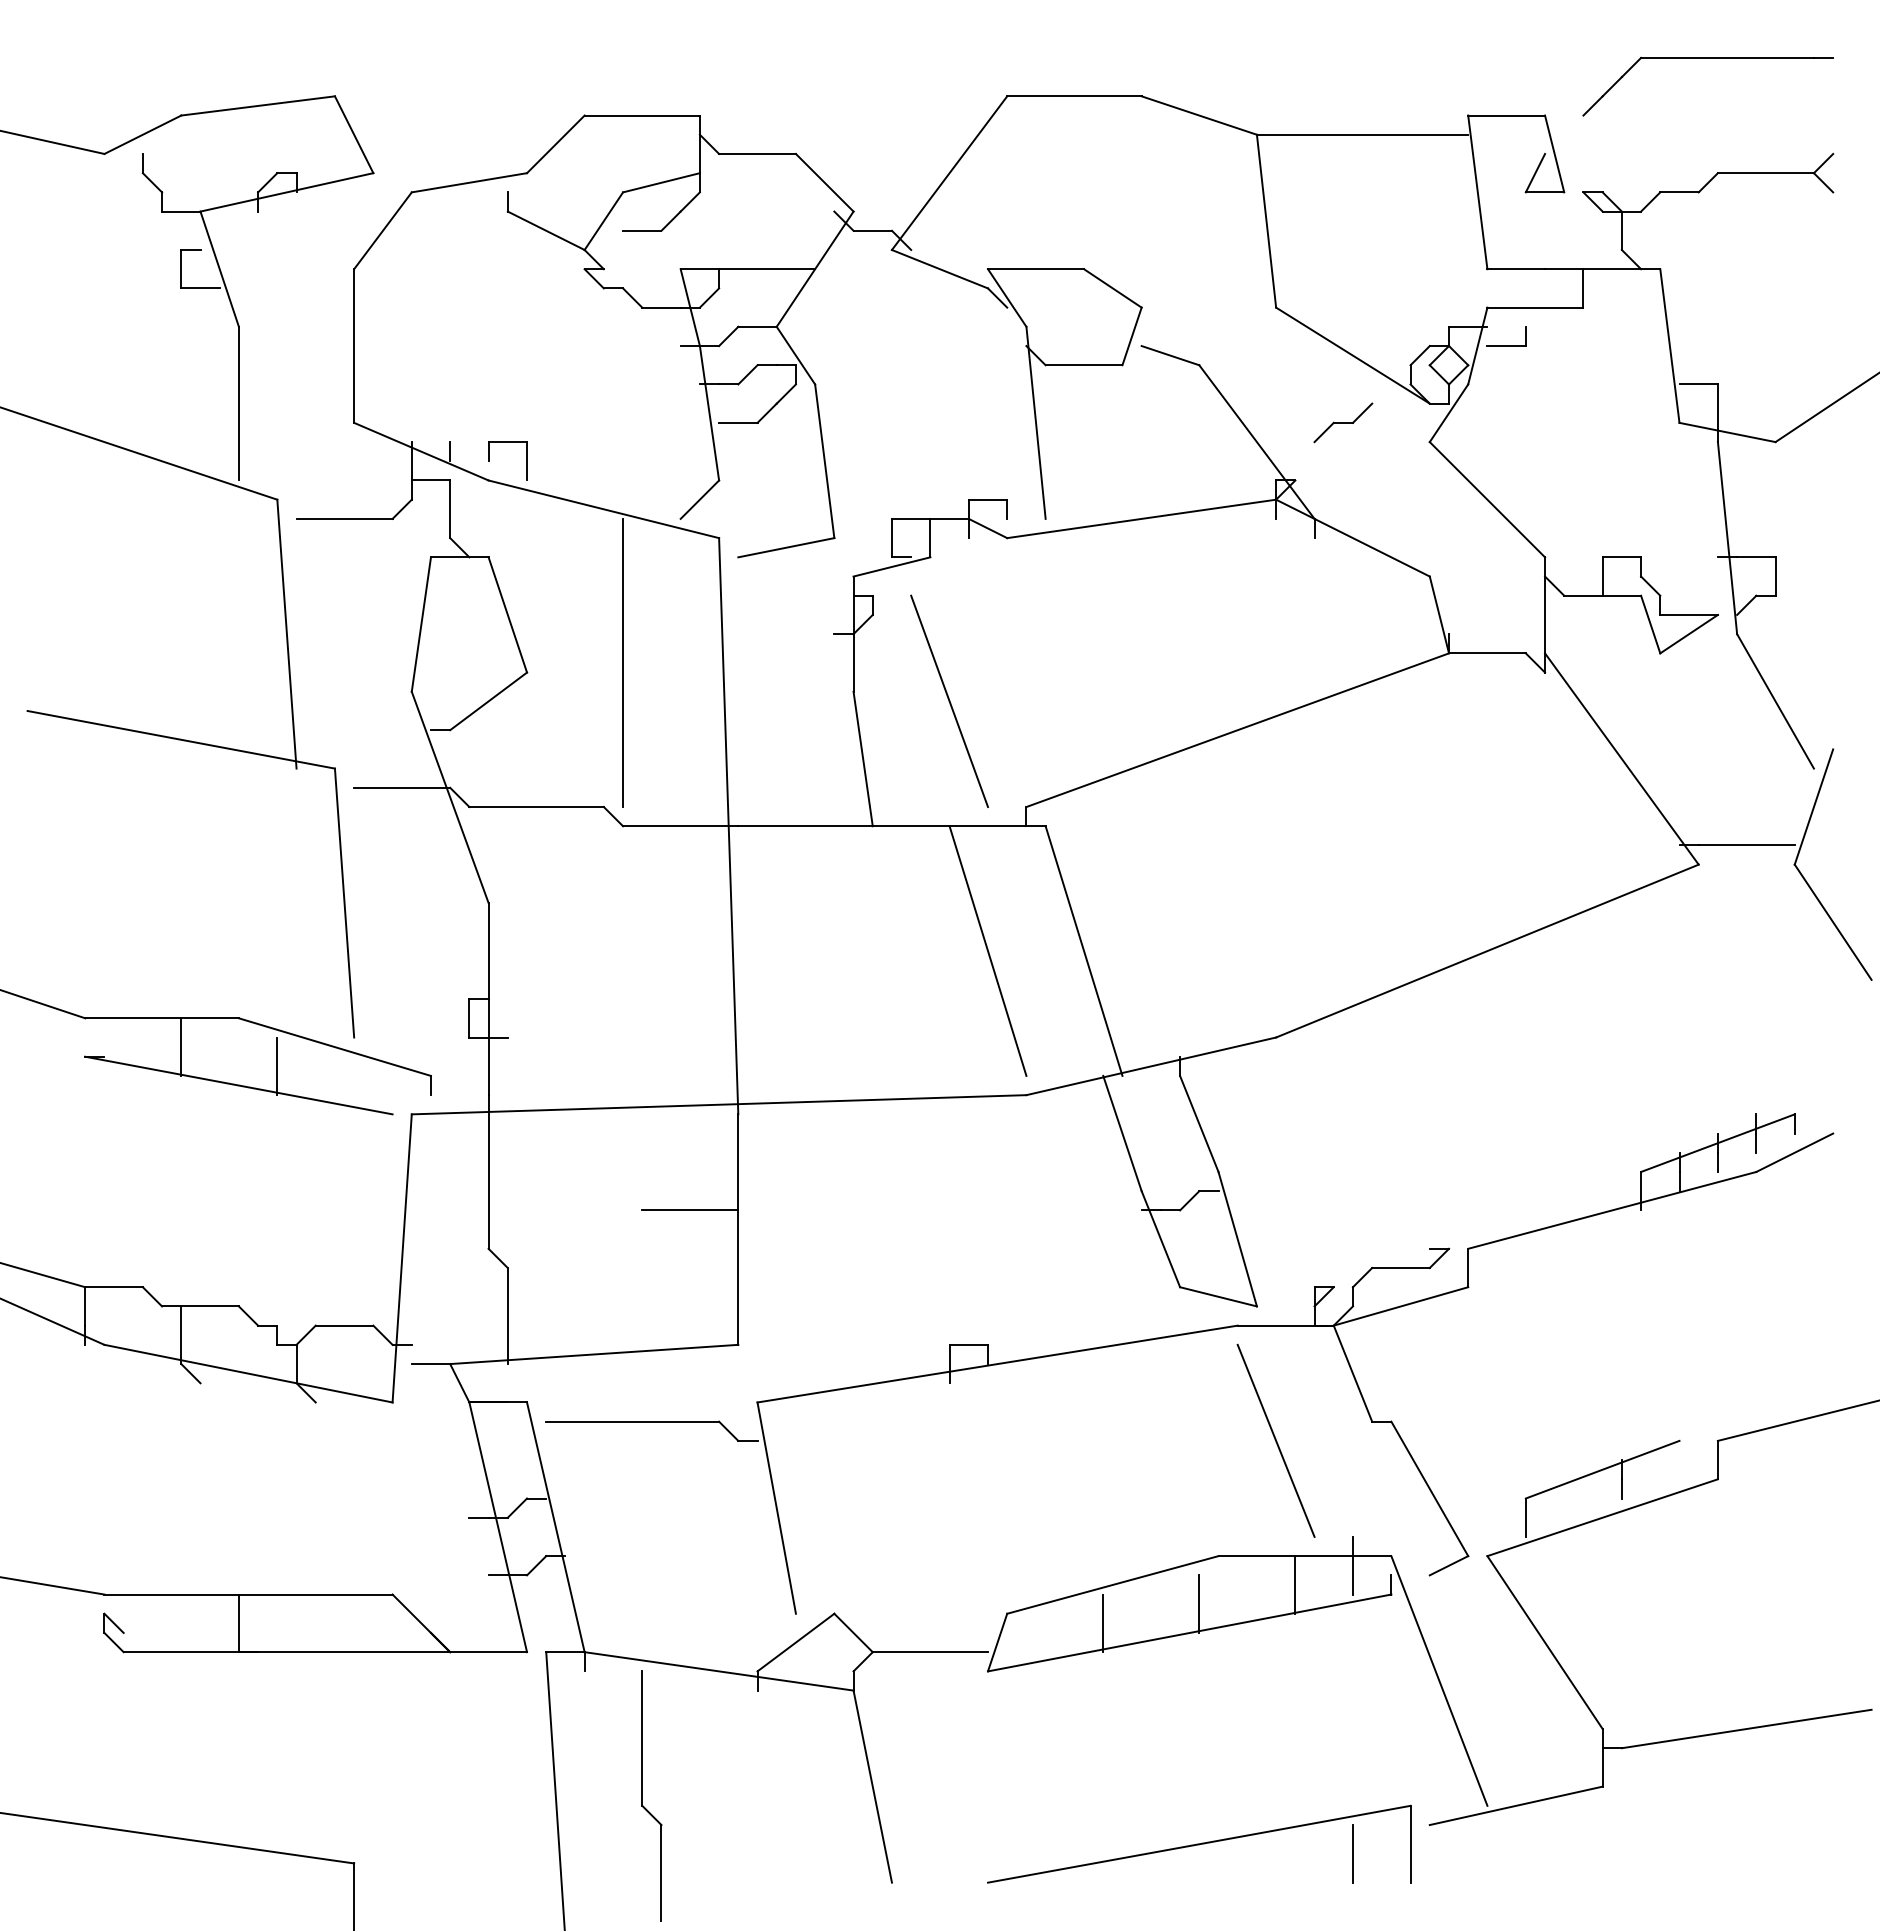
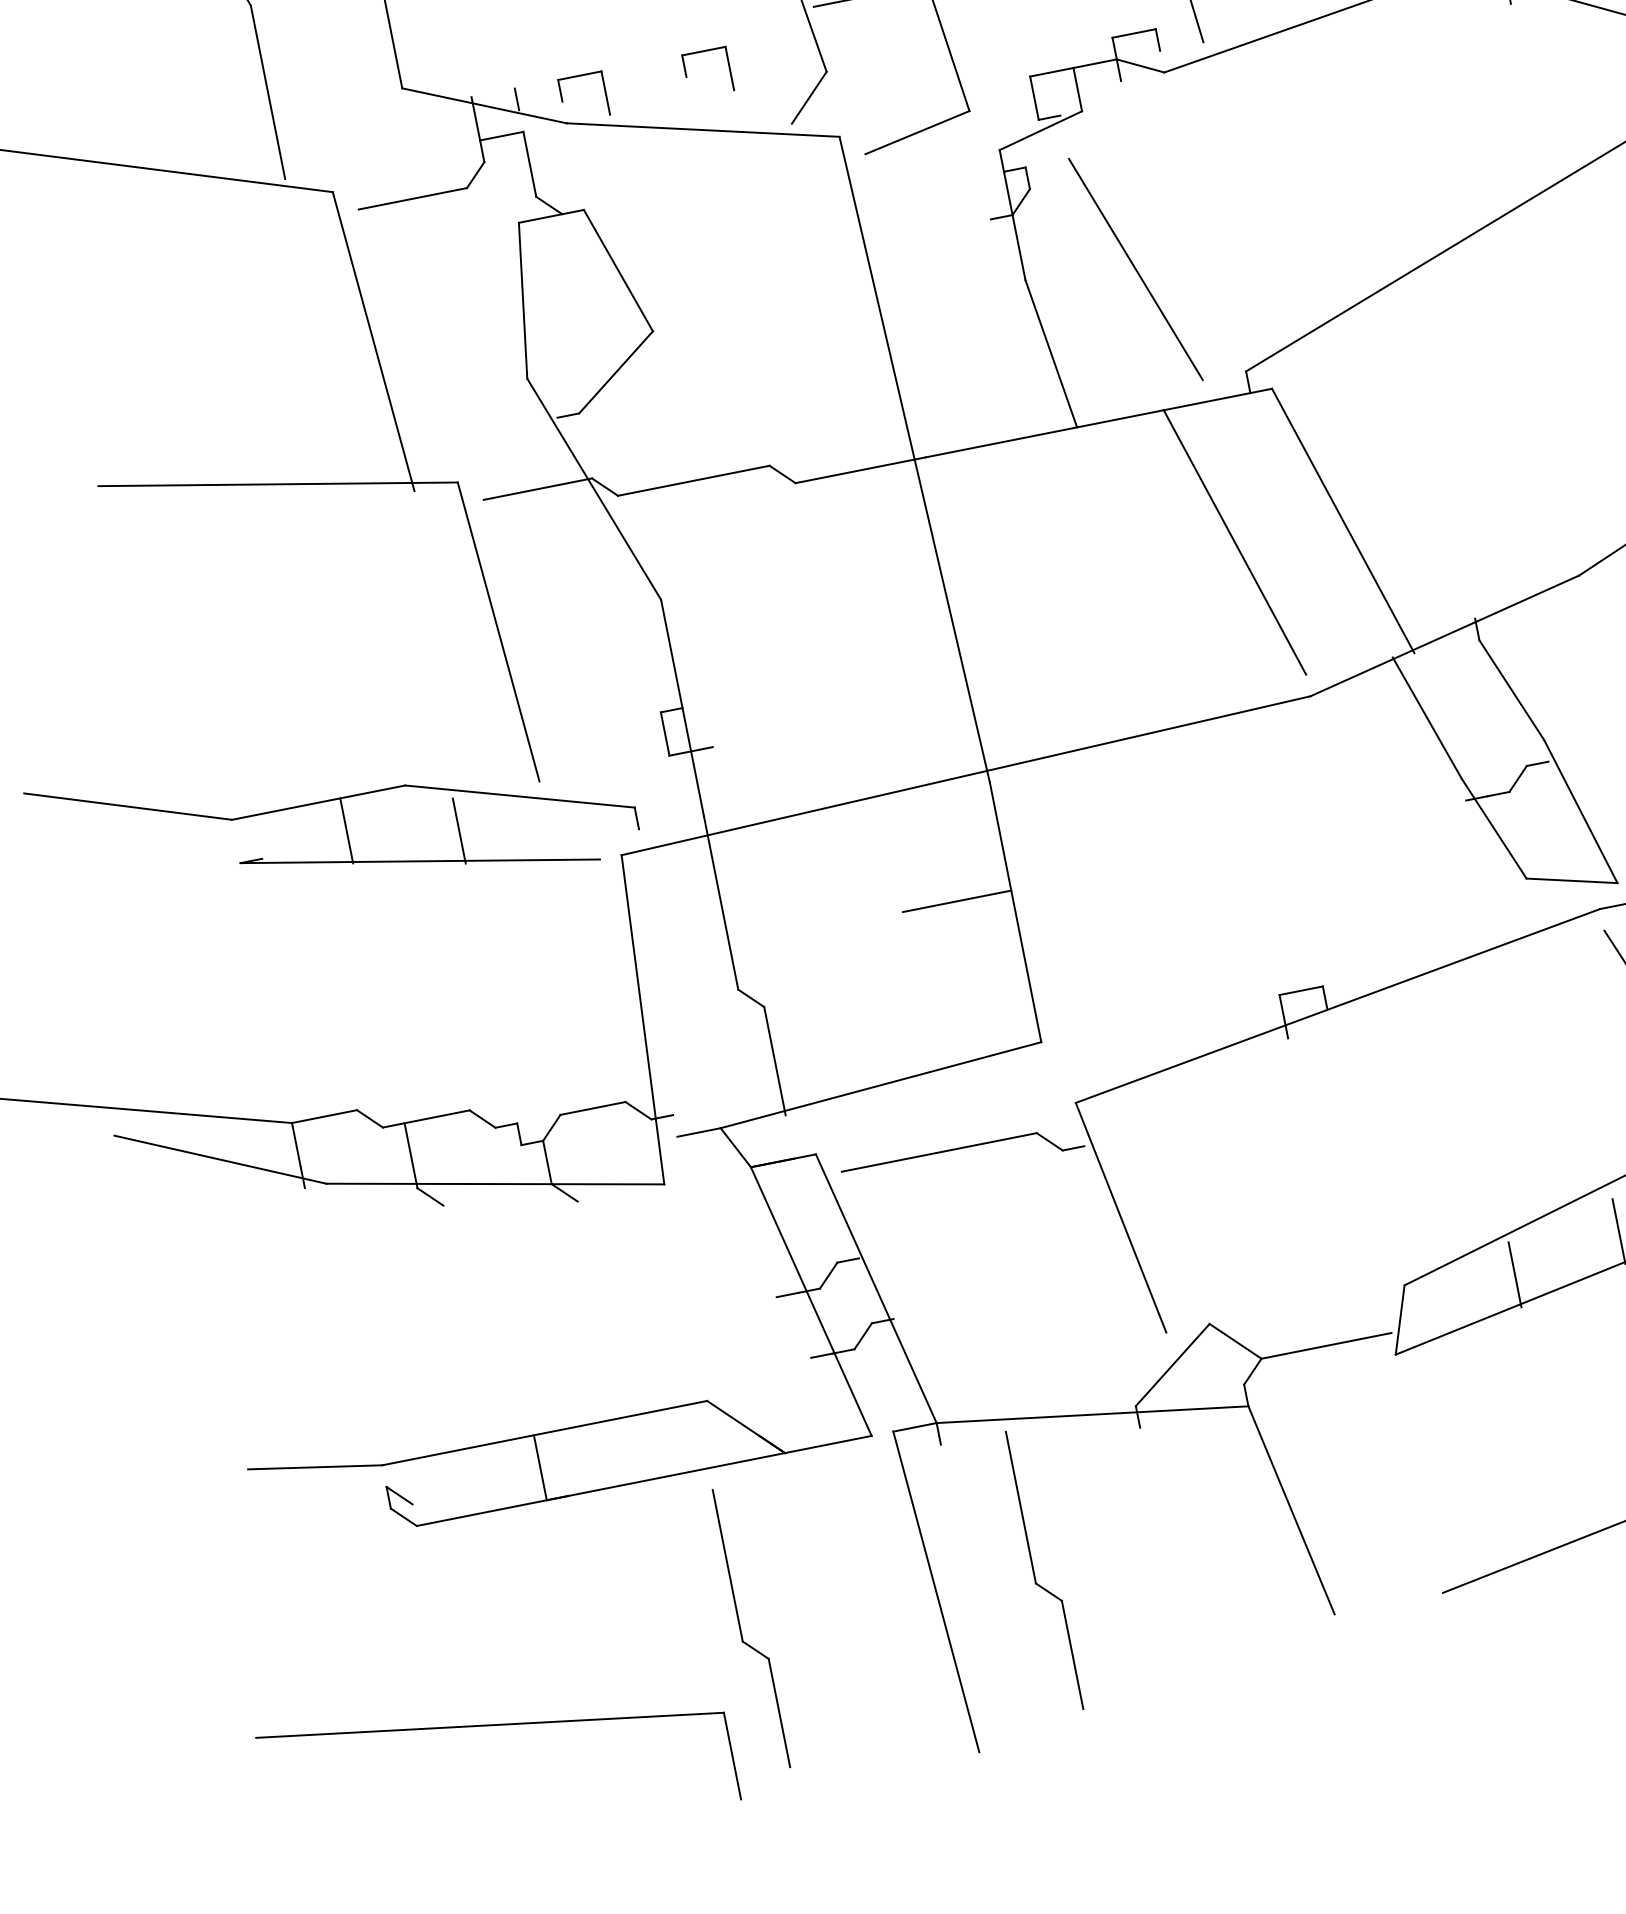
part: (617, 442) -> (703, 51), added
line: (623, 662) -> (759, 298), removed
part: (382, 1795) -> (740, 1629), added

